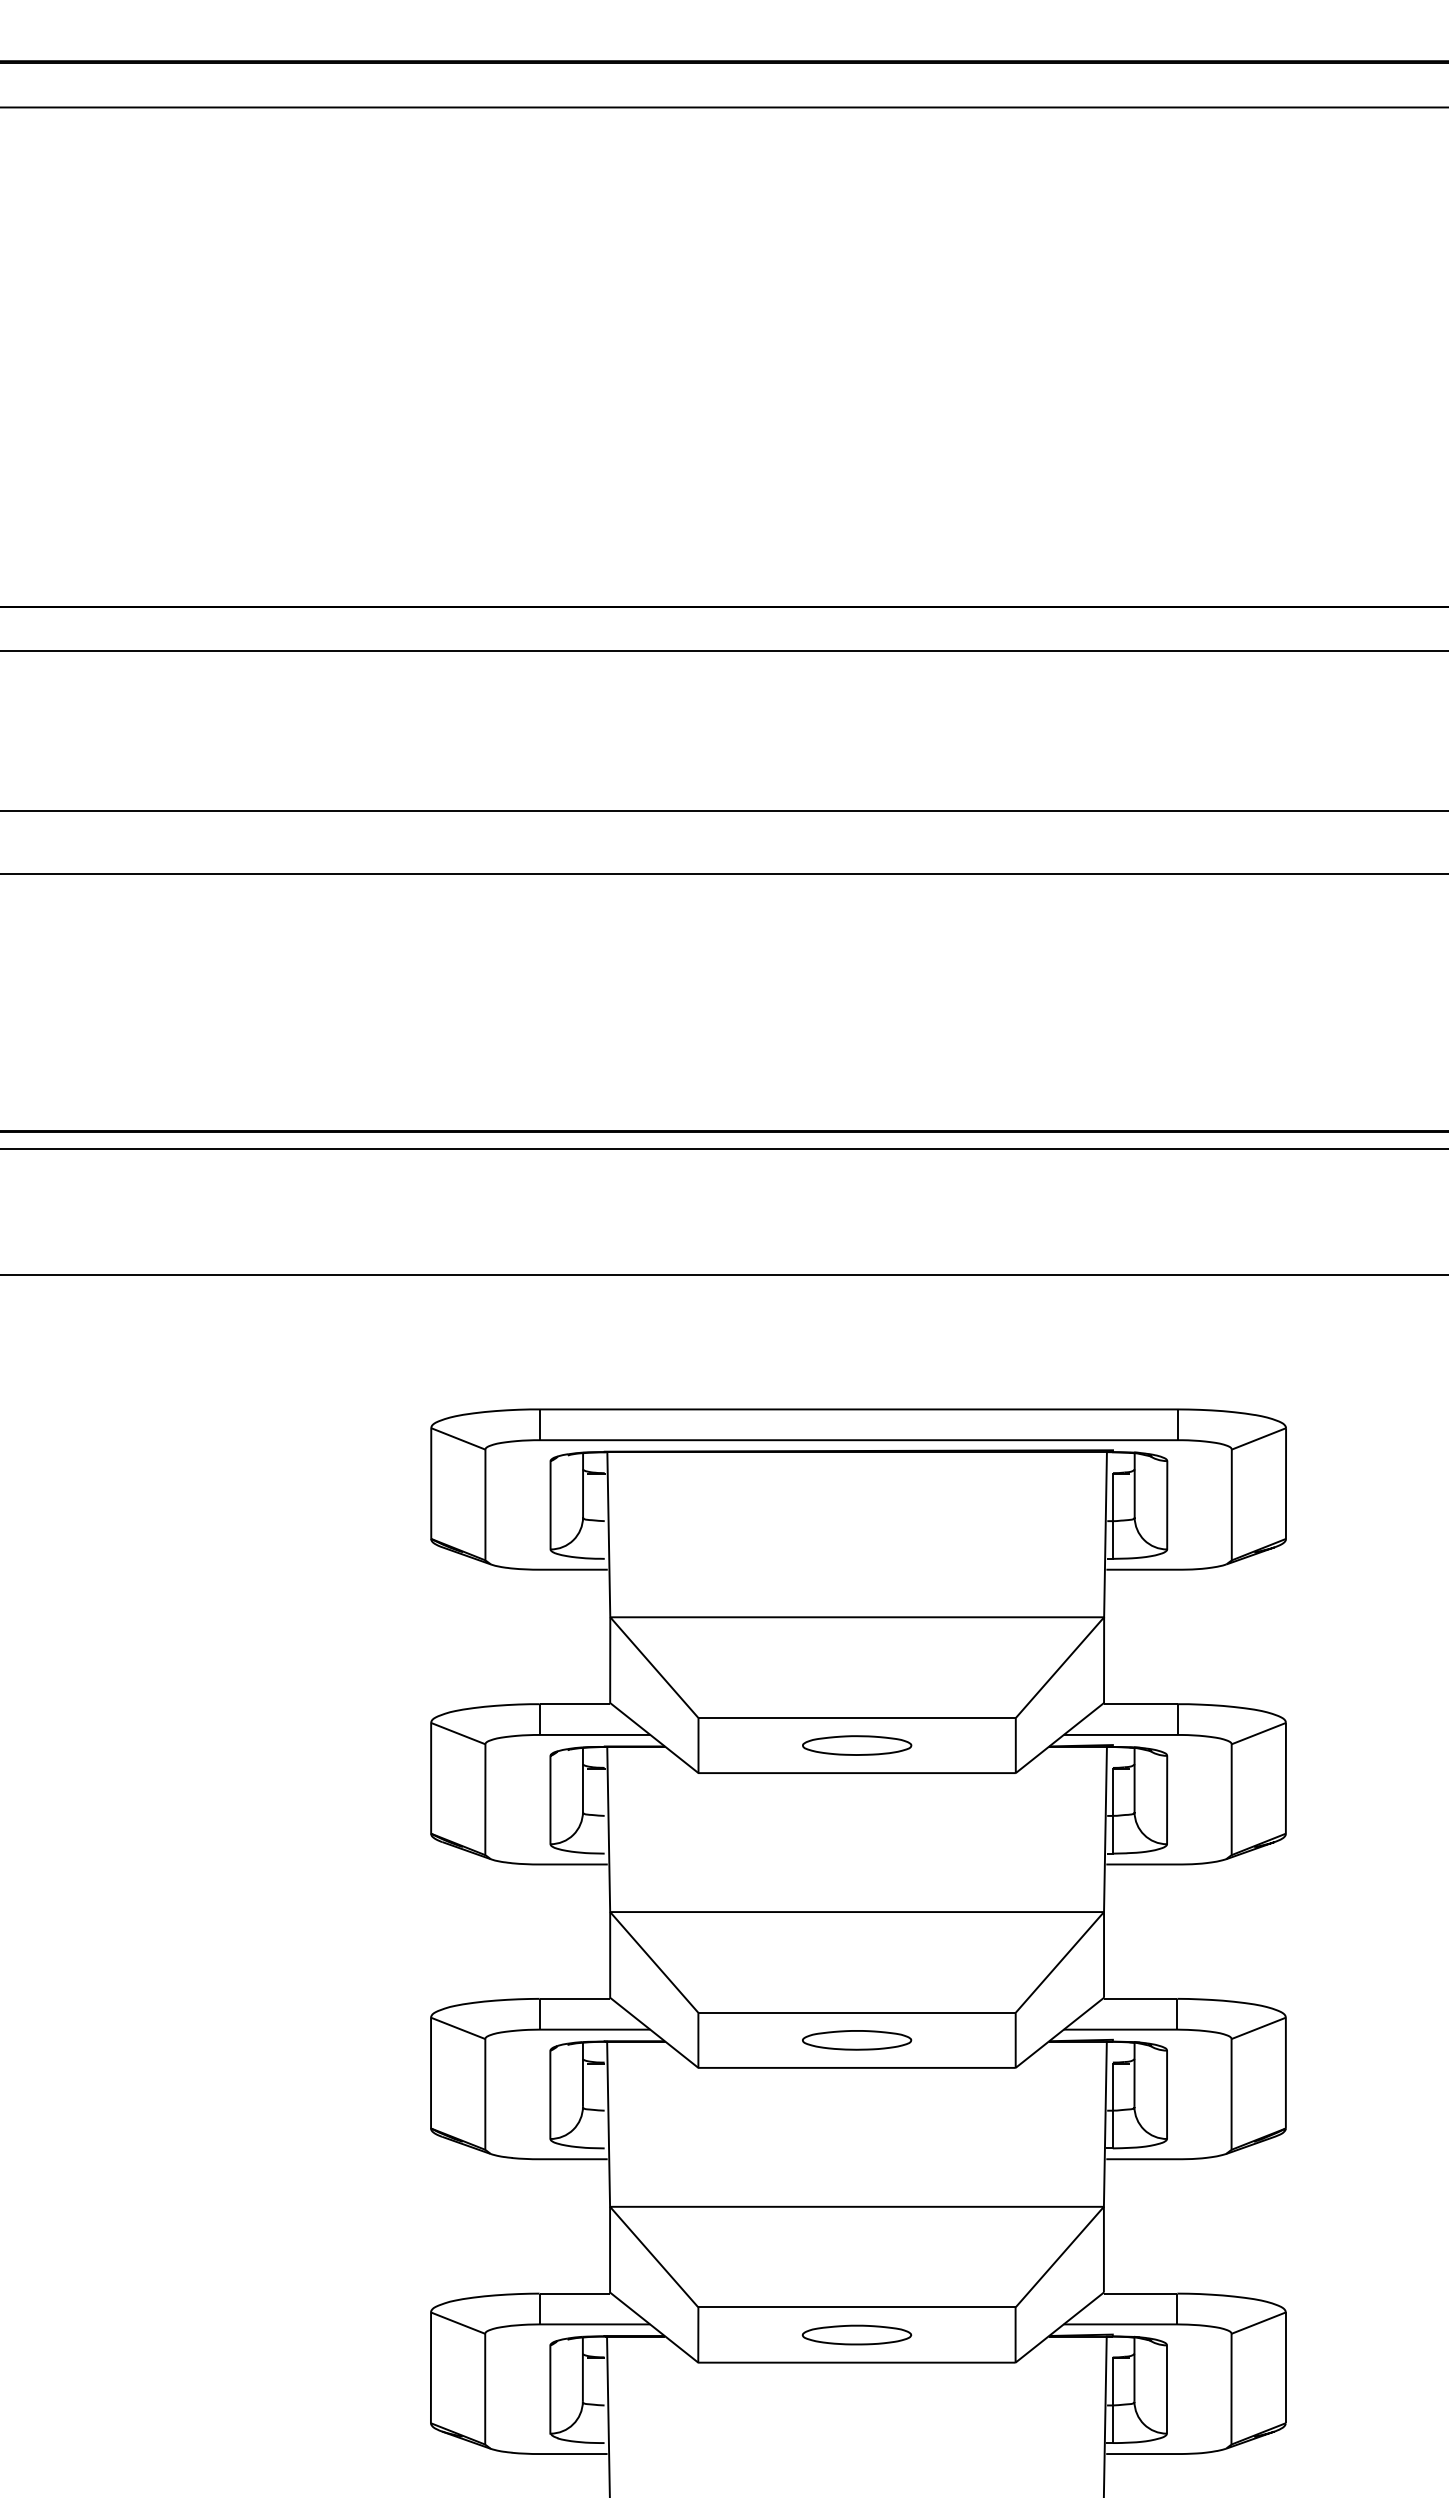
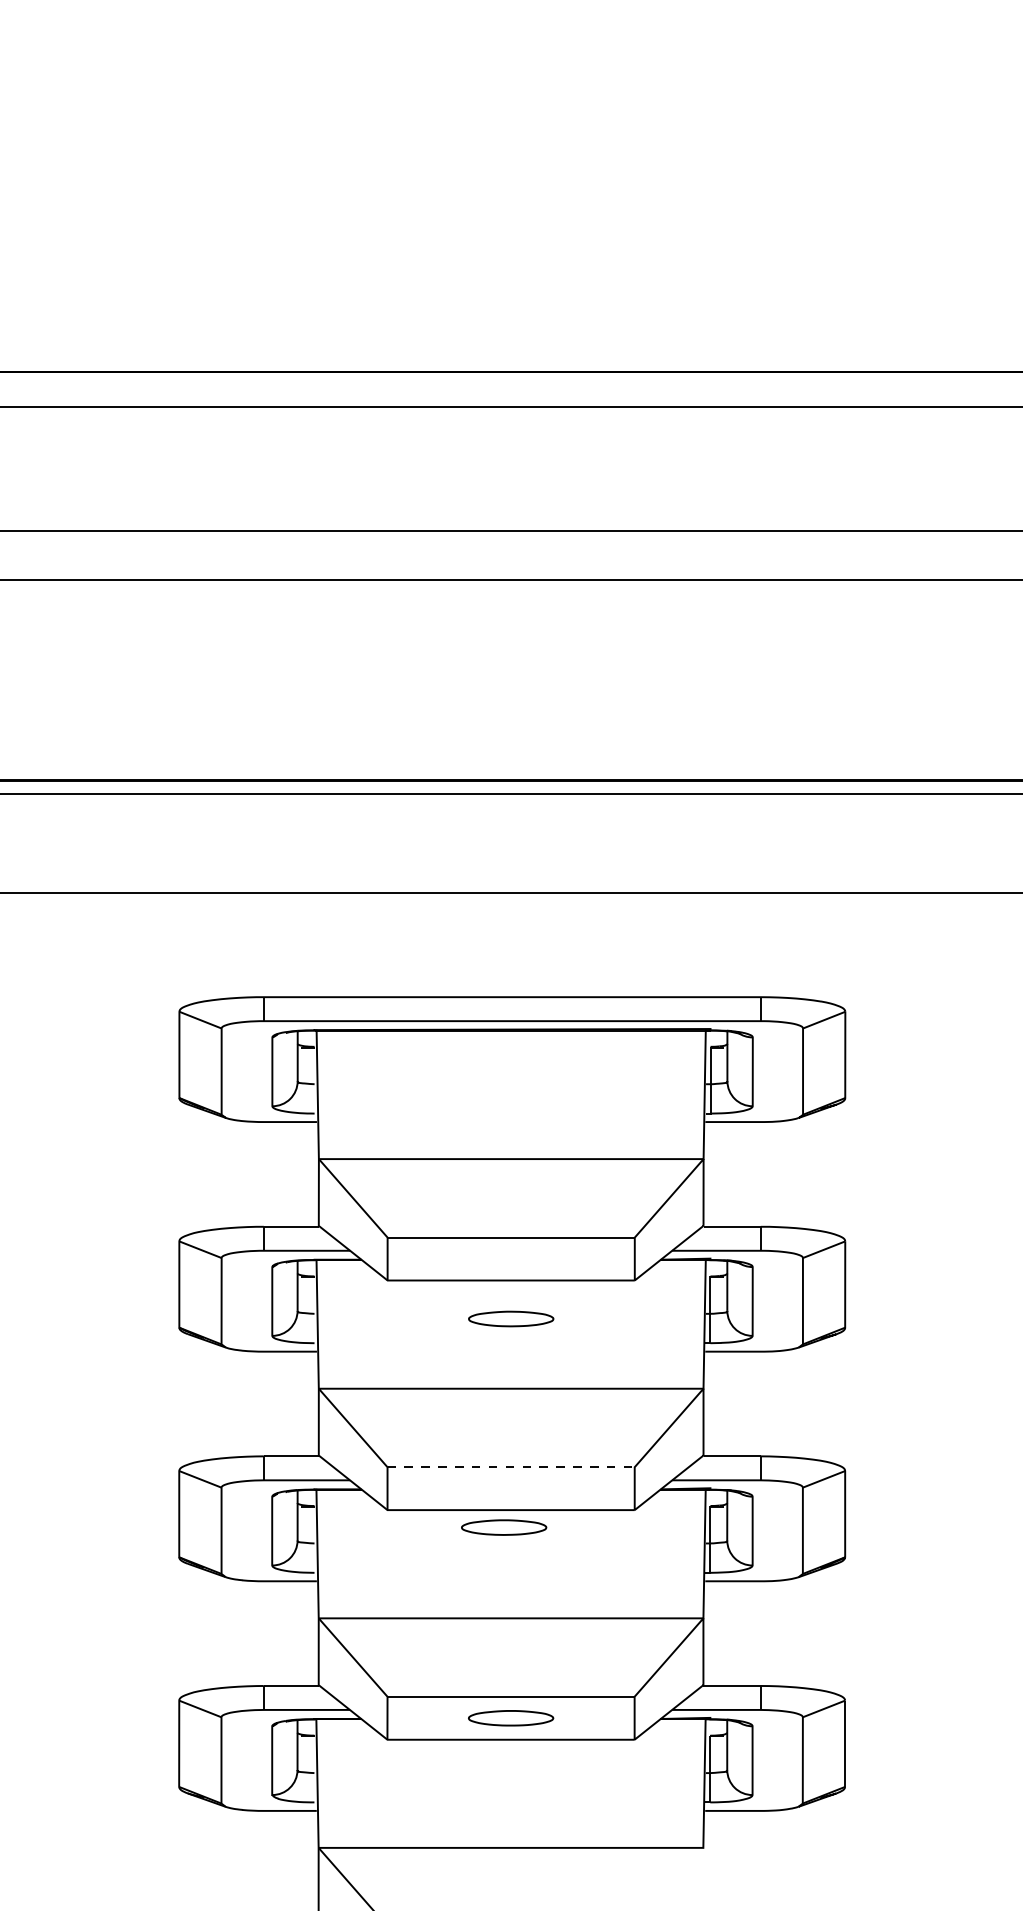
part: (857, 1745) -> (511, 1318), moved
line: (857, 2012) -> (511, 1466), solid -> dashed
part: (857, 2040) -> (504, 1527), moved

